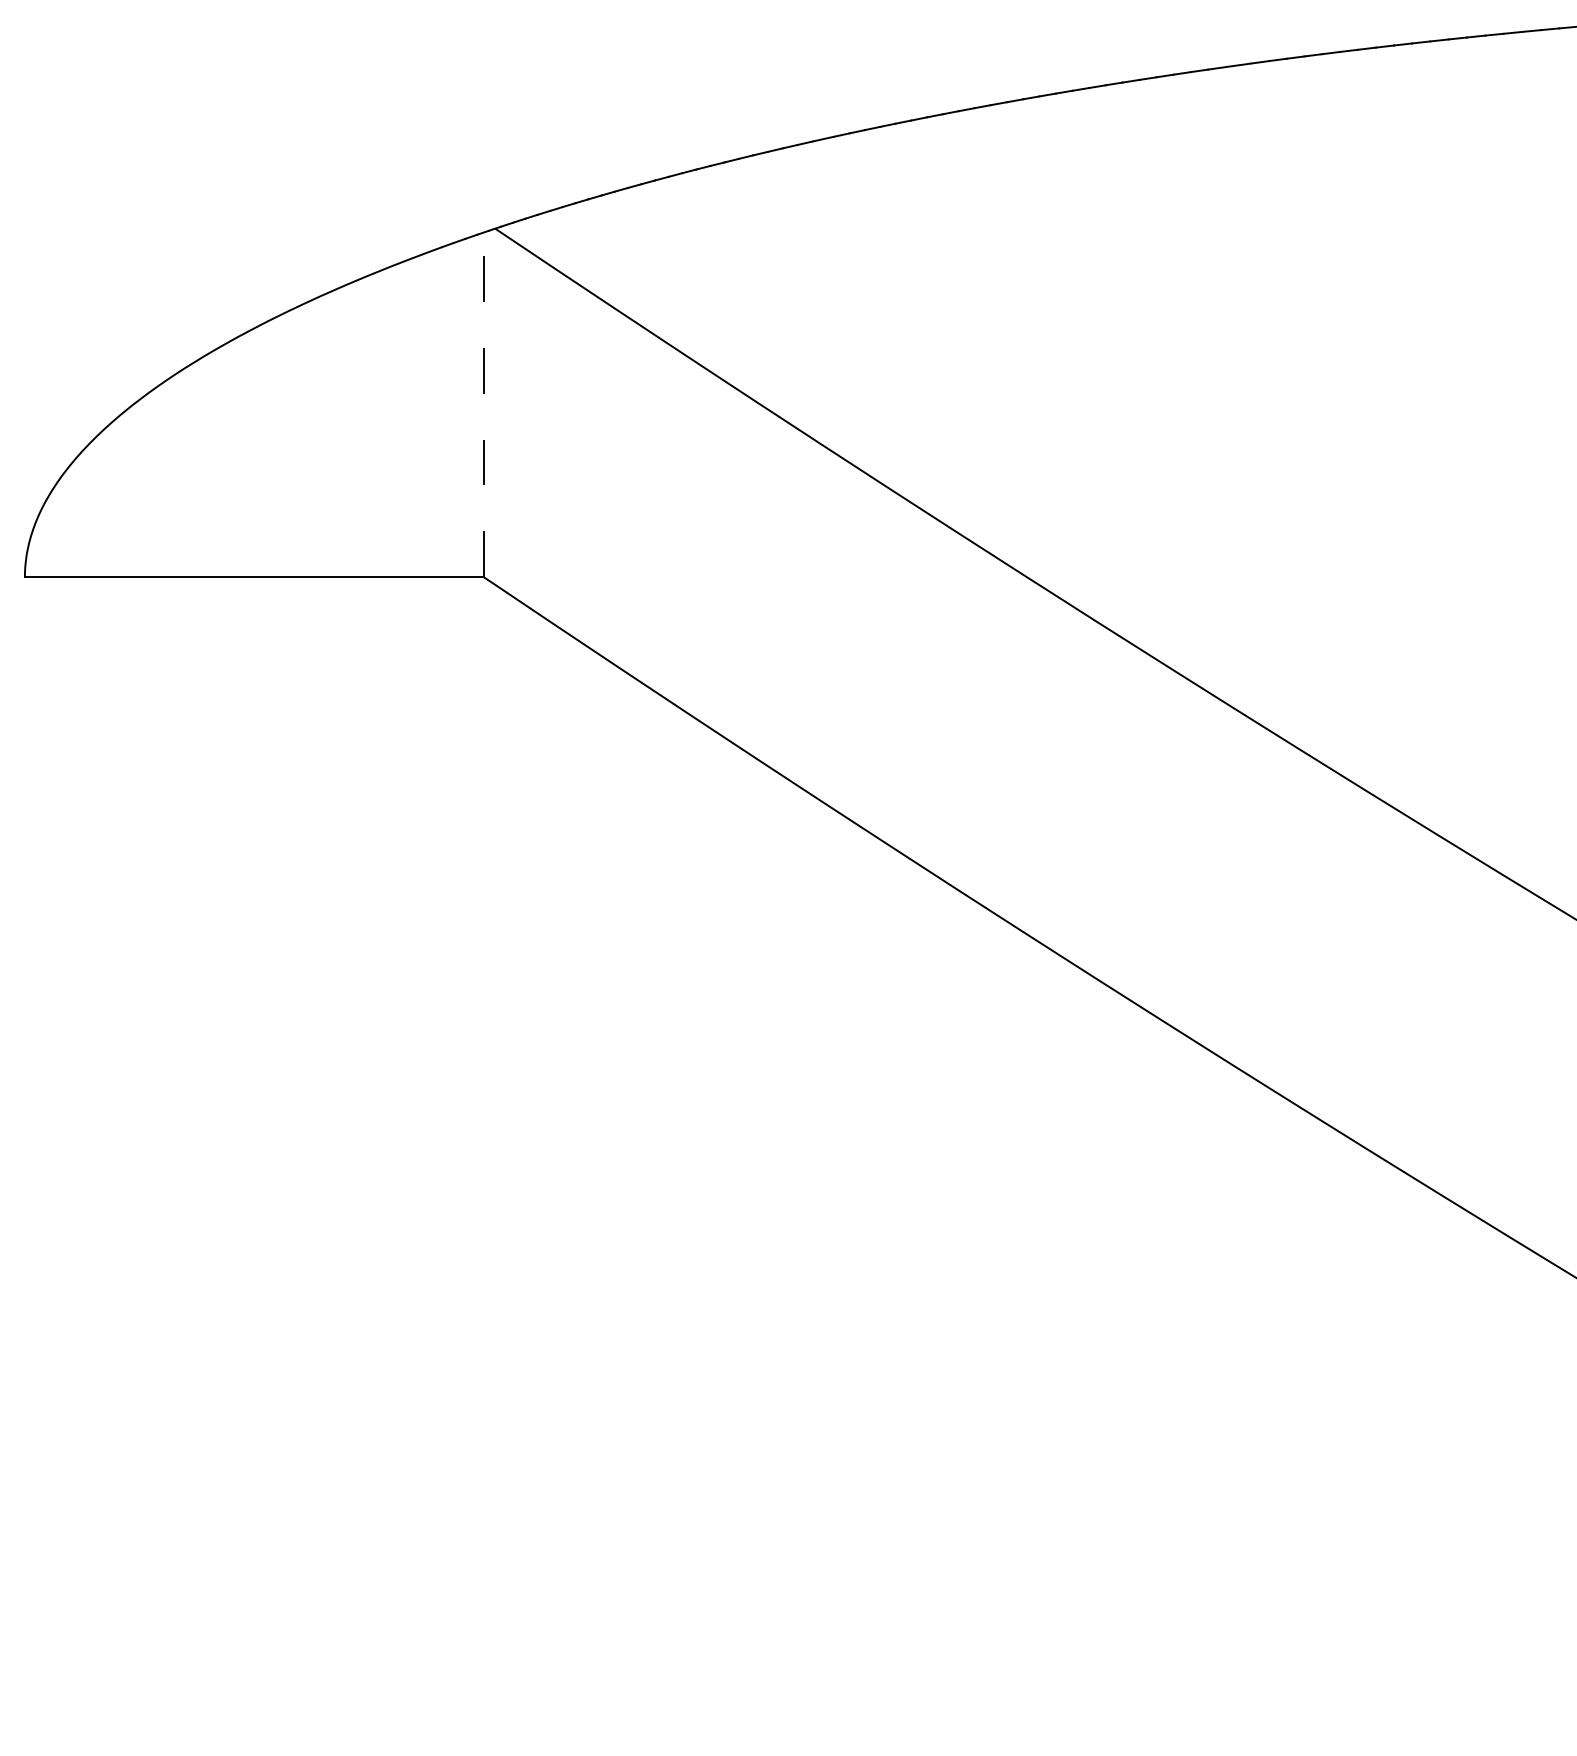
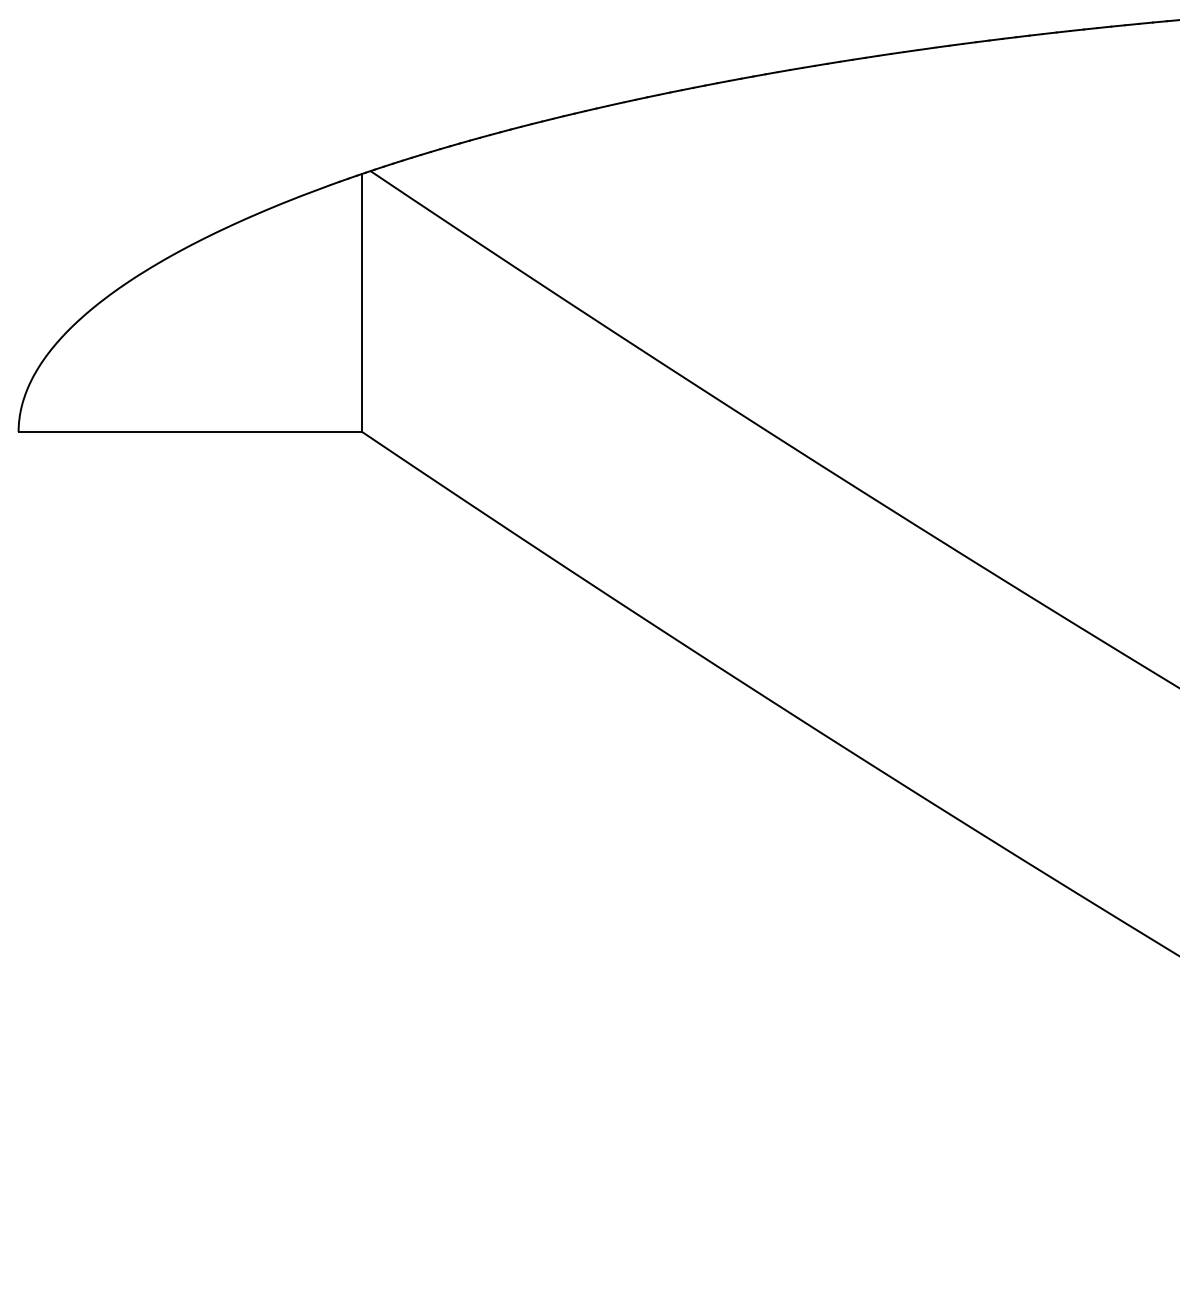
line: (484, 404) -> (362, 302), dashed -> solid

